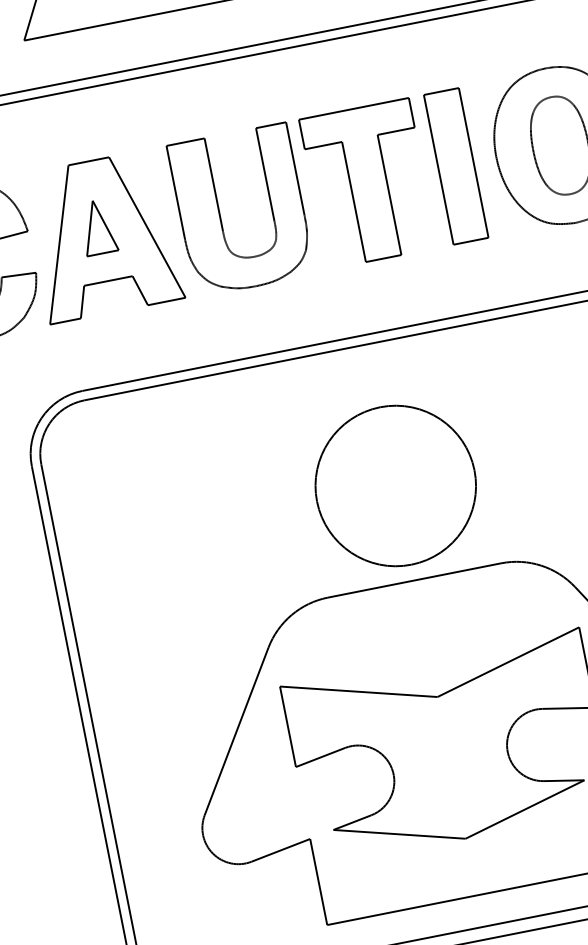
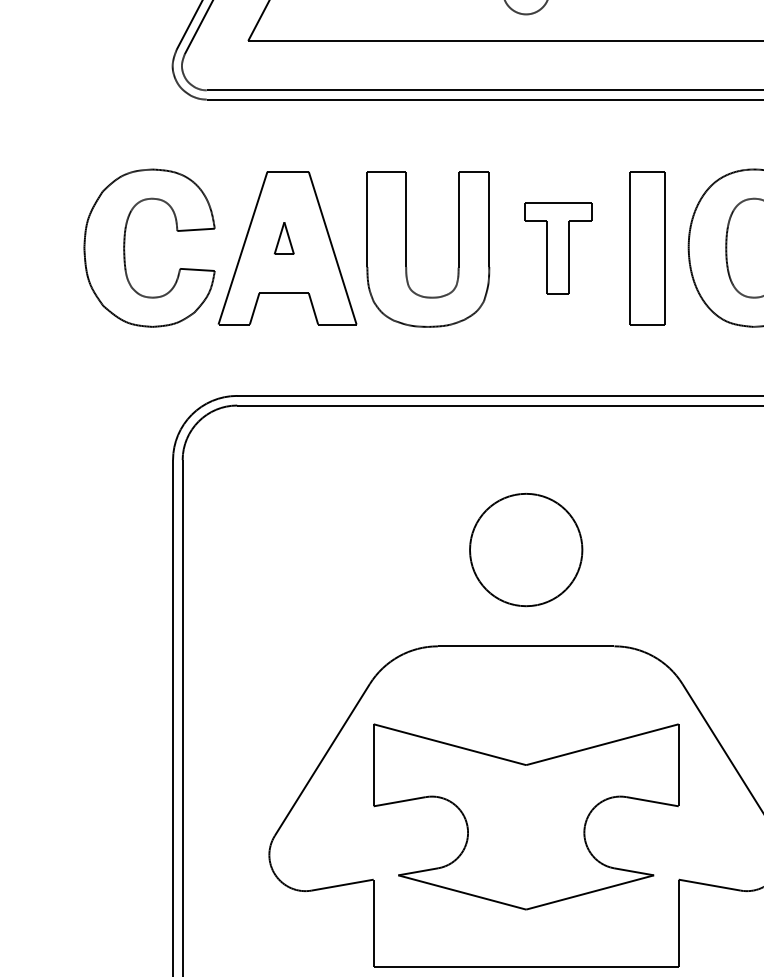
part: (367, 184) -> (557, 248), size x0.6
part: (98, 227) -> (284, 238), size x0.6
circle: (394, 485) -> (525, 549), size x0.7

